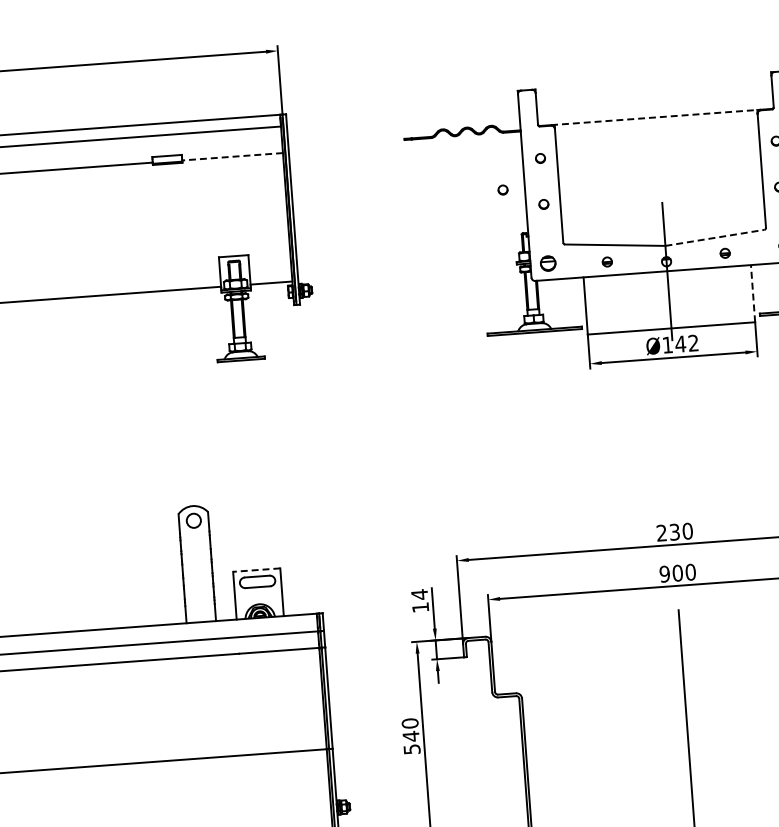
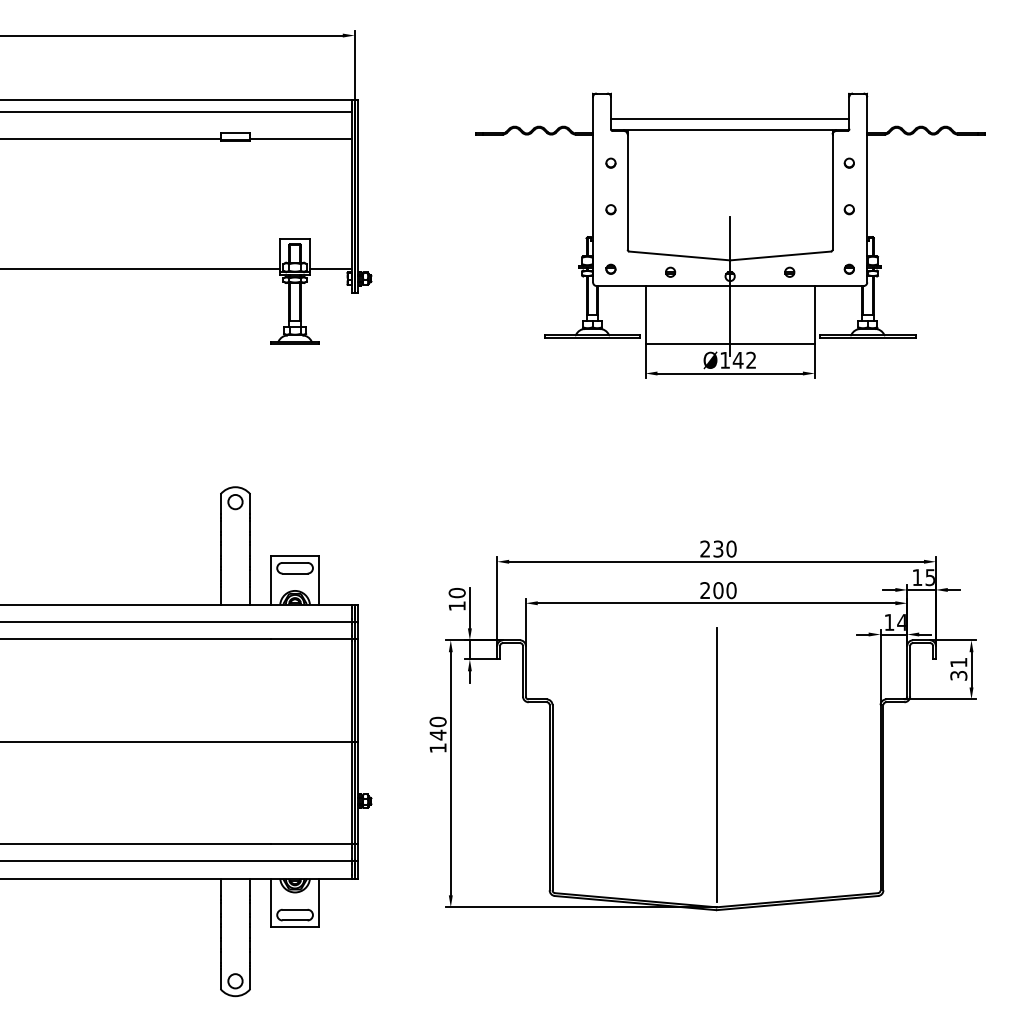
line: (654, 105) -> (729, 118), added
line: (656, 117) -> (730, 130), dashed -> solid
line: (232, 156) -> (301, 138), dashed -> solid
circle: (502, 189) -> (570, 191), removed
line: (714, 237) -> (780, 255), dashed -> solid
part: (547, 262) -> (610, 268), size x0.62
line: (752, 293) -> (814, 314), dashed -> solid
line: (257, 570) -> (295, 556), dashed -> solid
text: (664, 574) -> (705, 590), 900 -> 200
text: (418, 594) -> (456, 592), 14 -> 10
text: (411, 749) -> (437, 748), 540 -> 140

